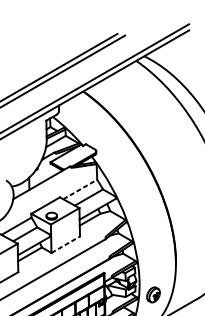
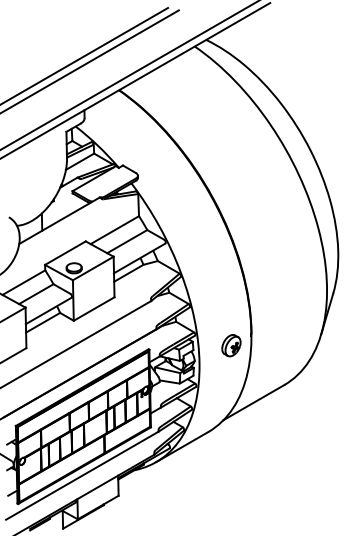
line: (80, 189) -> (114, 230), dashed -> solid
line: (66, 245) -> (94, 309), dashed -> solid
part: (153, 294) -> (231, 345), moved

